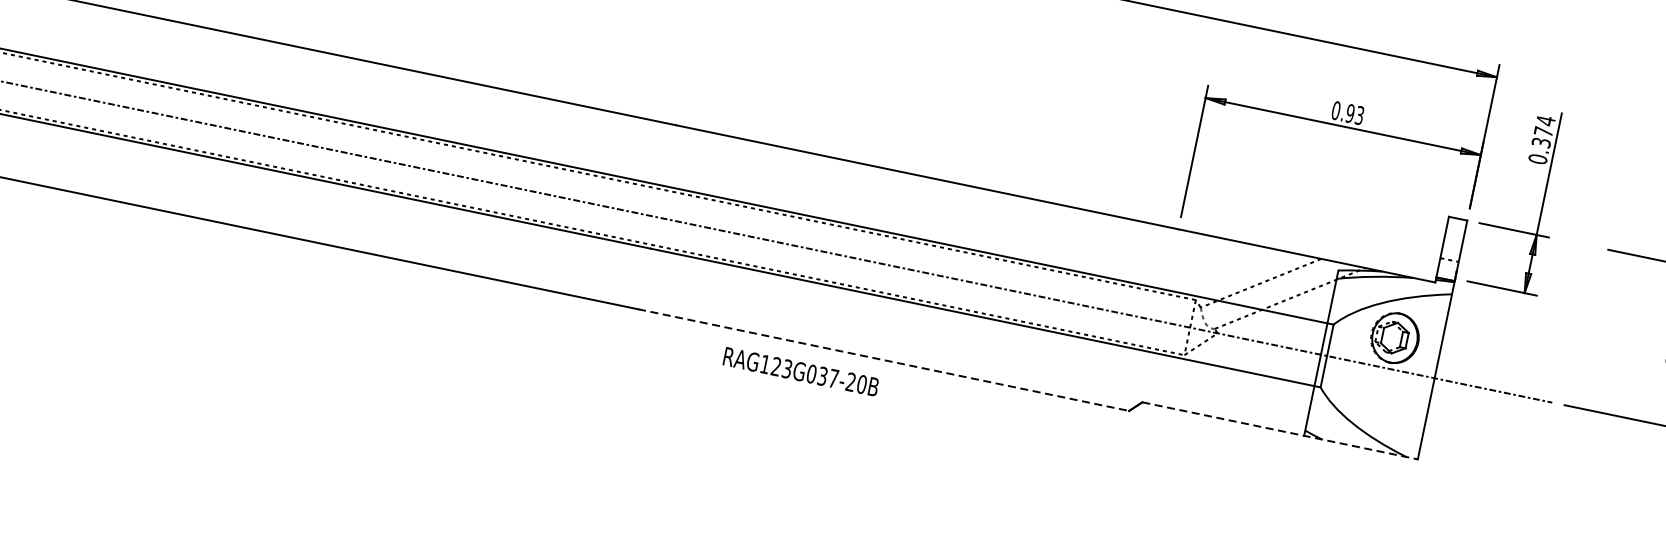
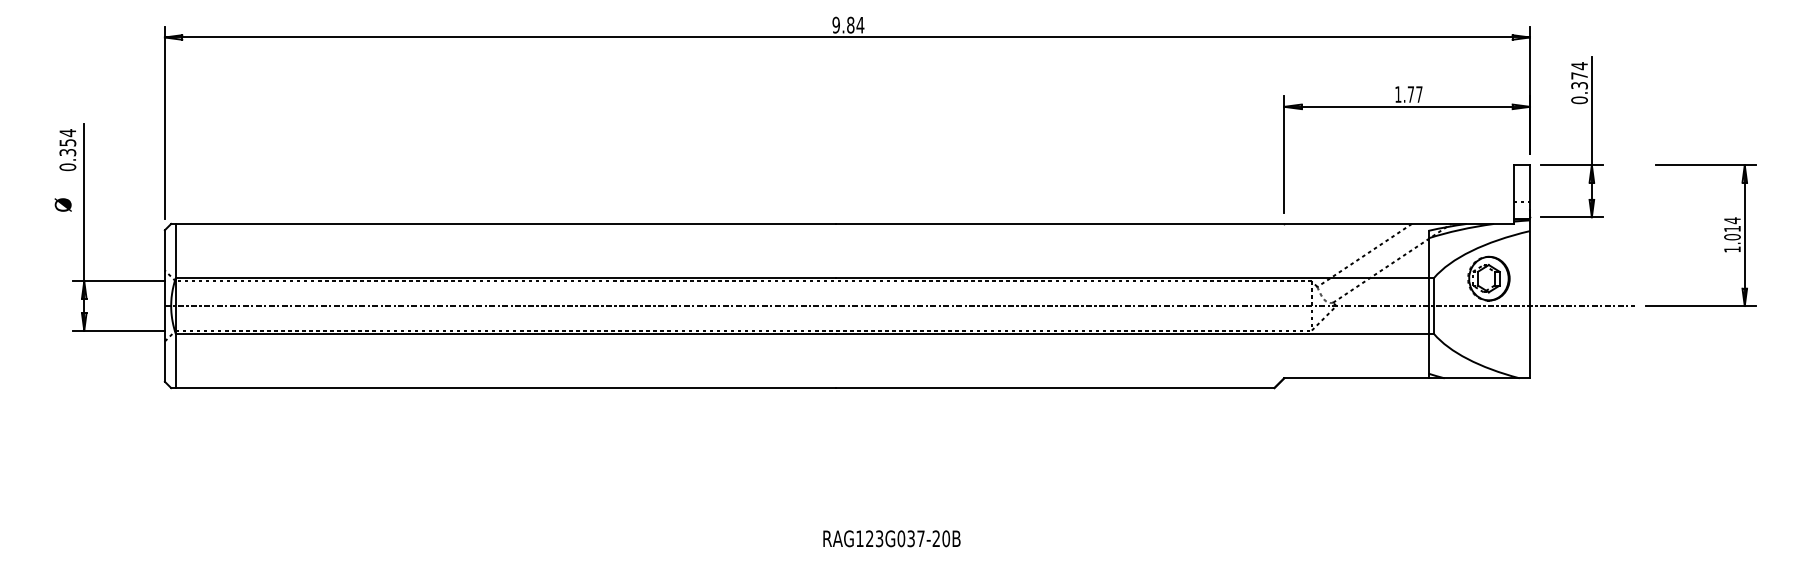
text: (1347, 113) -> (1408, 94), 0.93 -> 1.77
line: (883, 360) -> (1055, 388), dashed -> solid
text: (800, 371) -> (891, 538), moved
line: (1280, 431) -> (1407, 378), dashed -> solid

